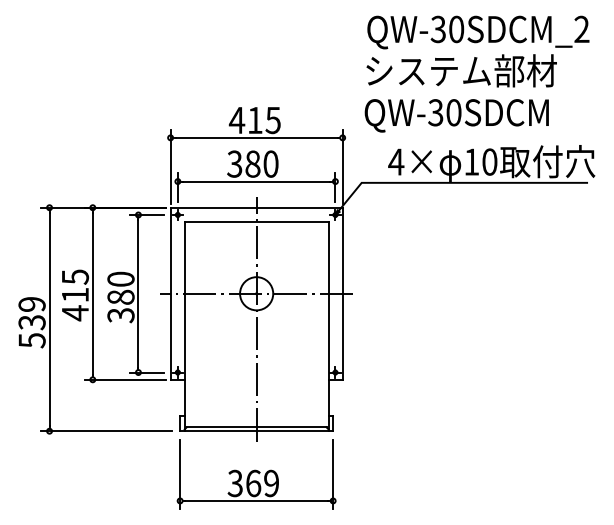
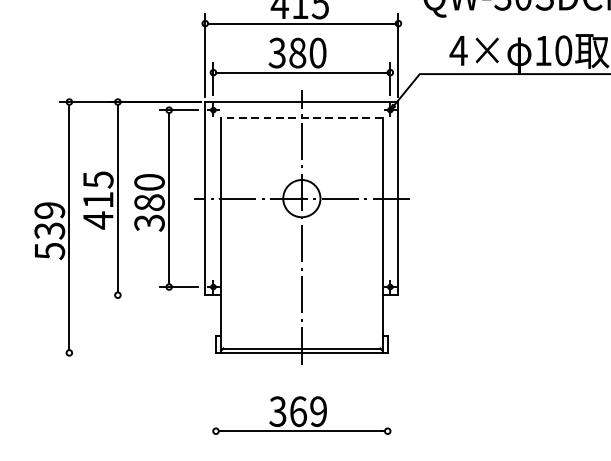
line: (256, 221) -> (301, 117), solid -> dashed
line: (125, 379) -> (154, 294), removed
line: (106, 431) -> (133, 353), removed
line: (180, 474) -> (216, 401), removed
line: (333, 474) -> (388, 401), removed

